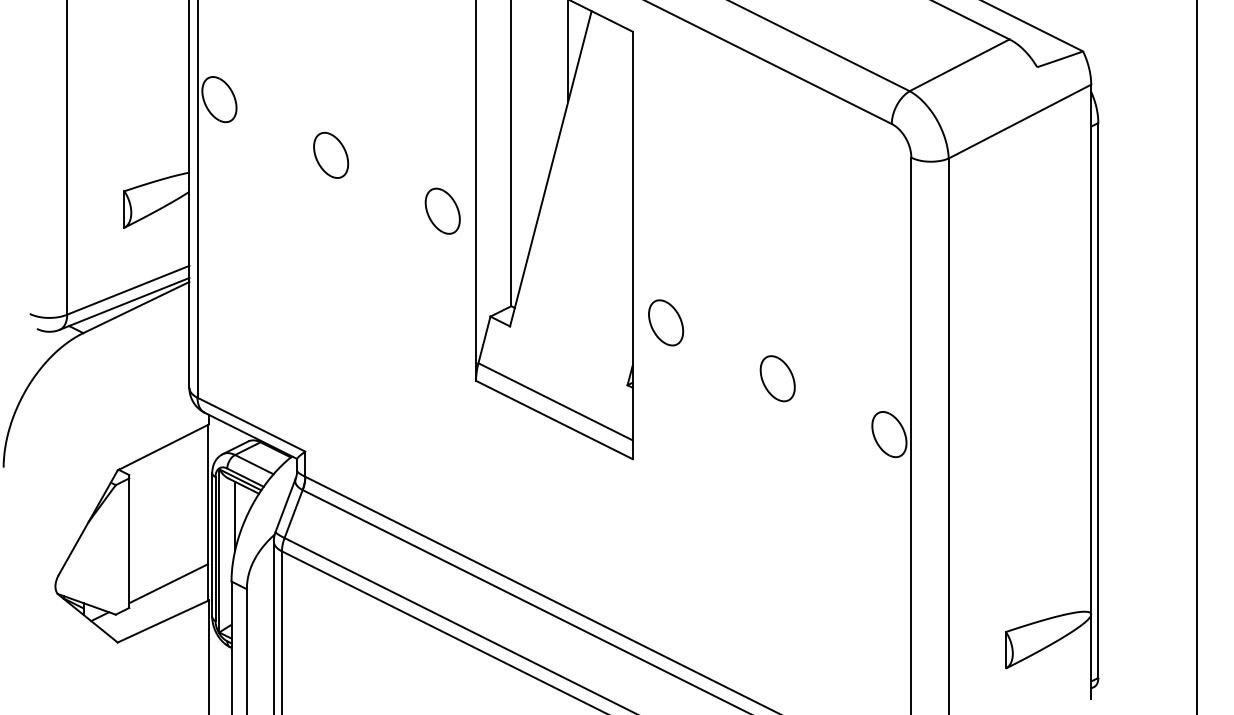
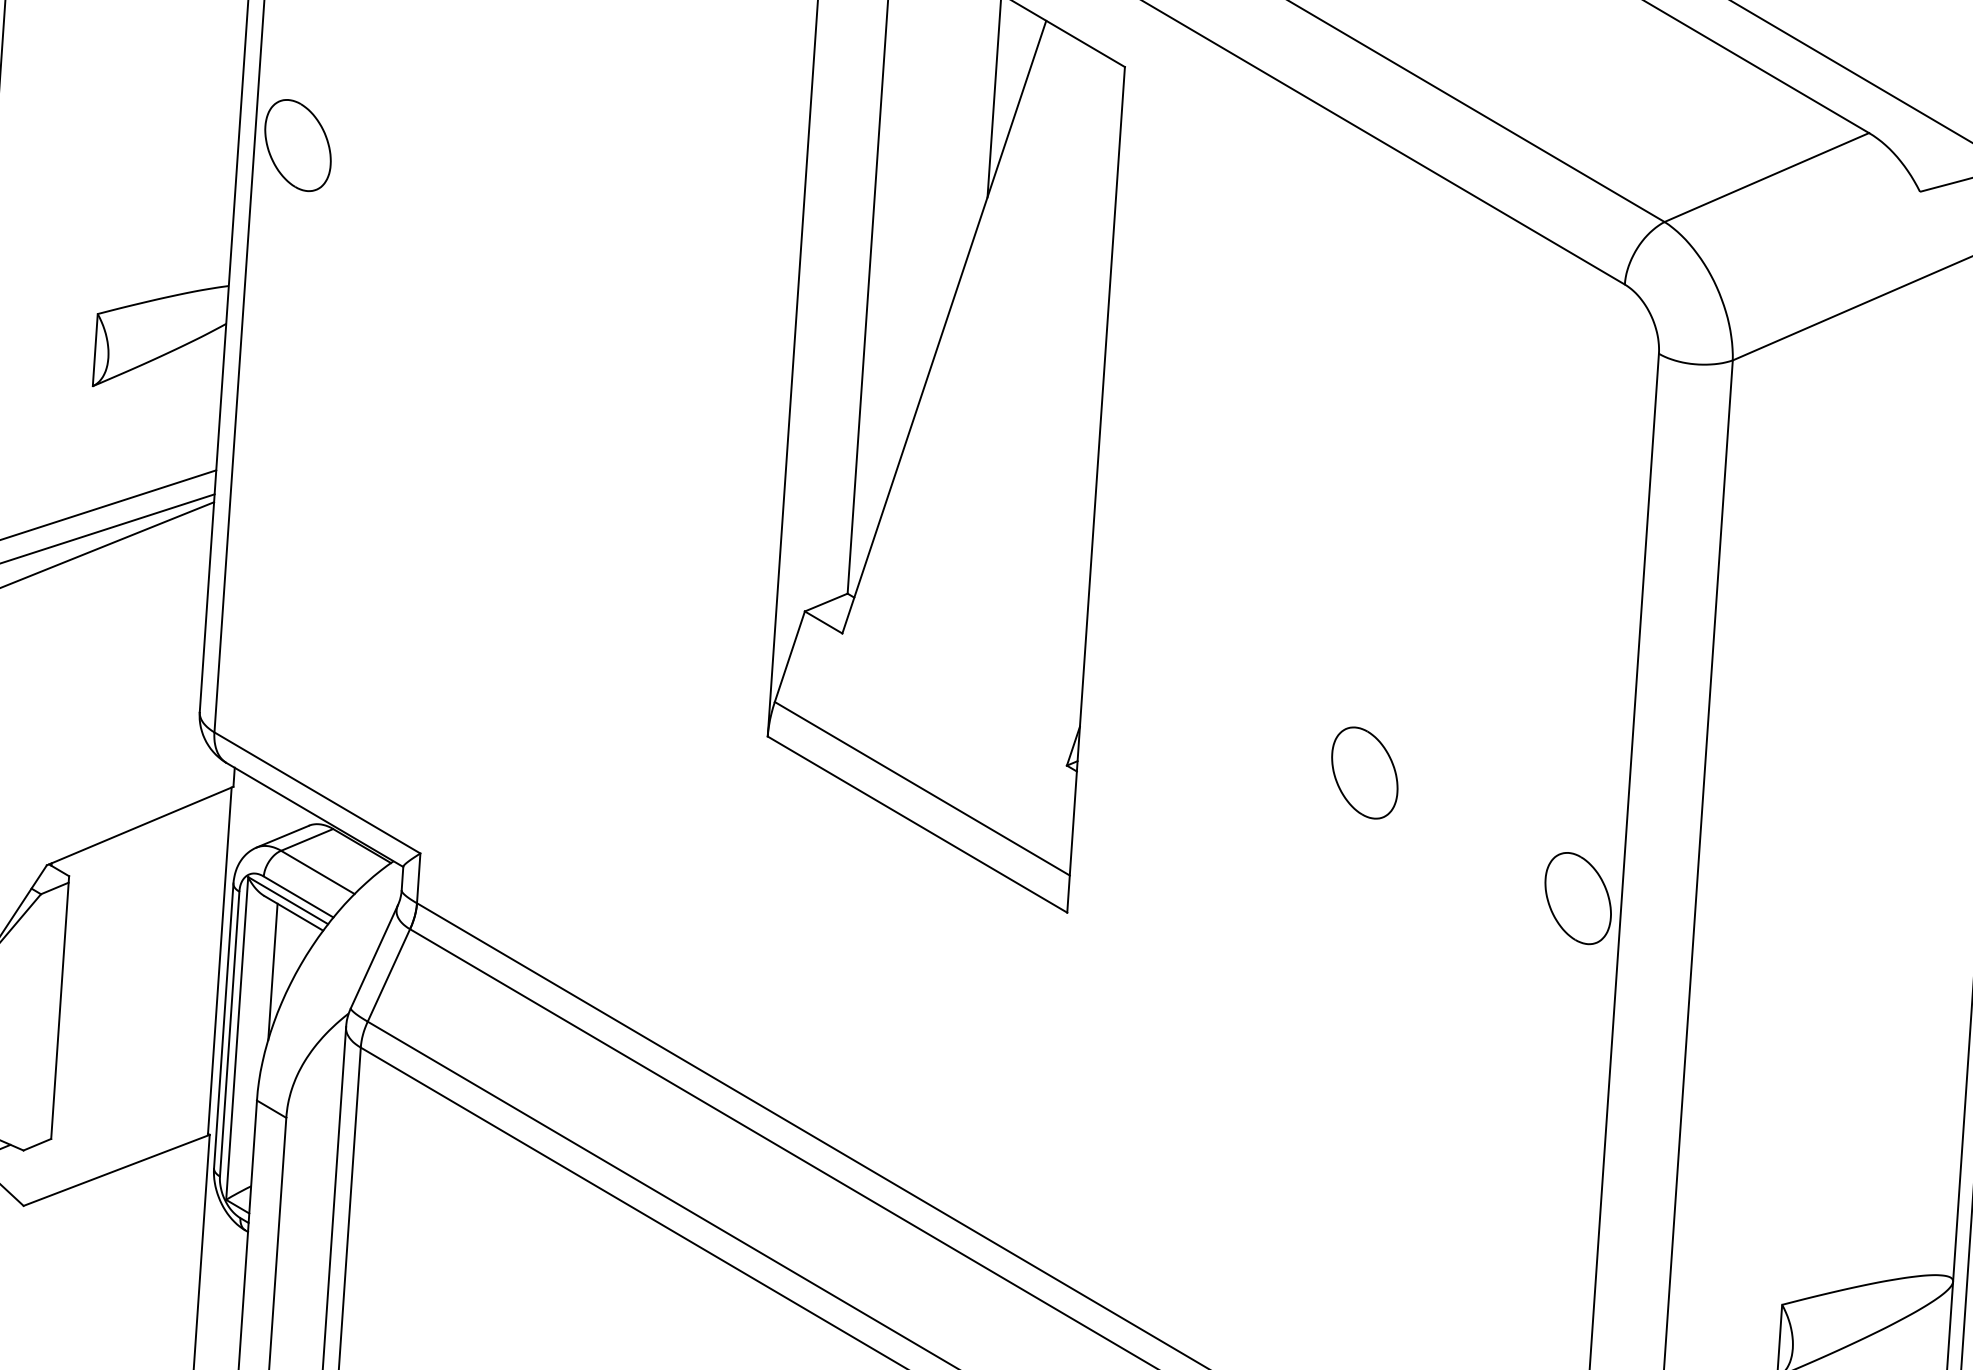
part: (331, 154) -> (512, 269), removed
part: (442, 210) -> (724, 395), removed
part: (666, 322) -> (1152, 646), removed
line: (168, 583) -> (131, 1095), removed

